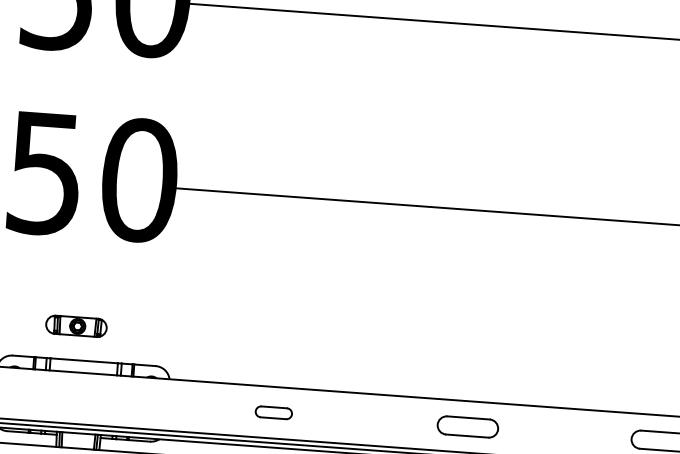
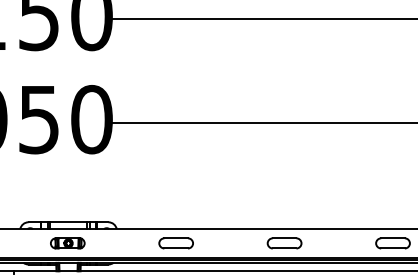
part: (75, 326) -> (67, 243), moved
part: (272, 412) -> (175, 243), size x1.67

